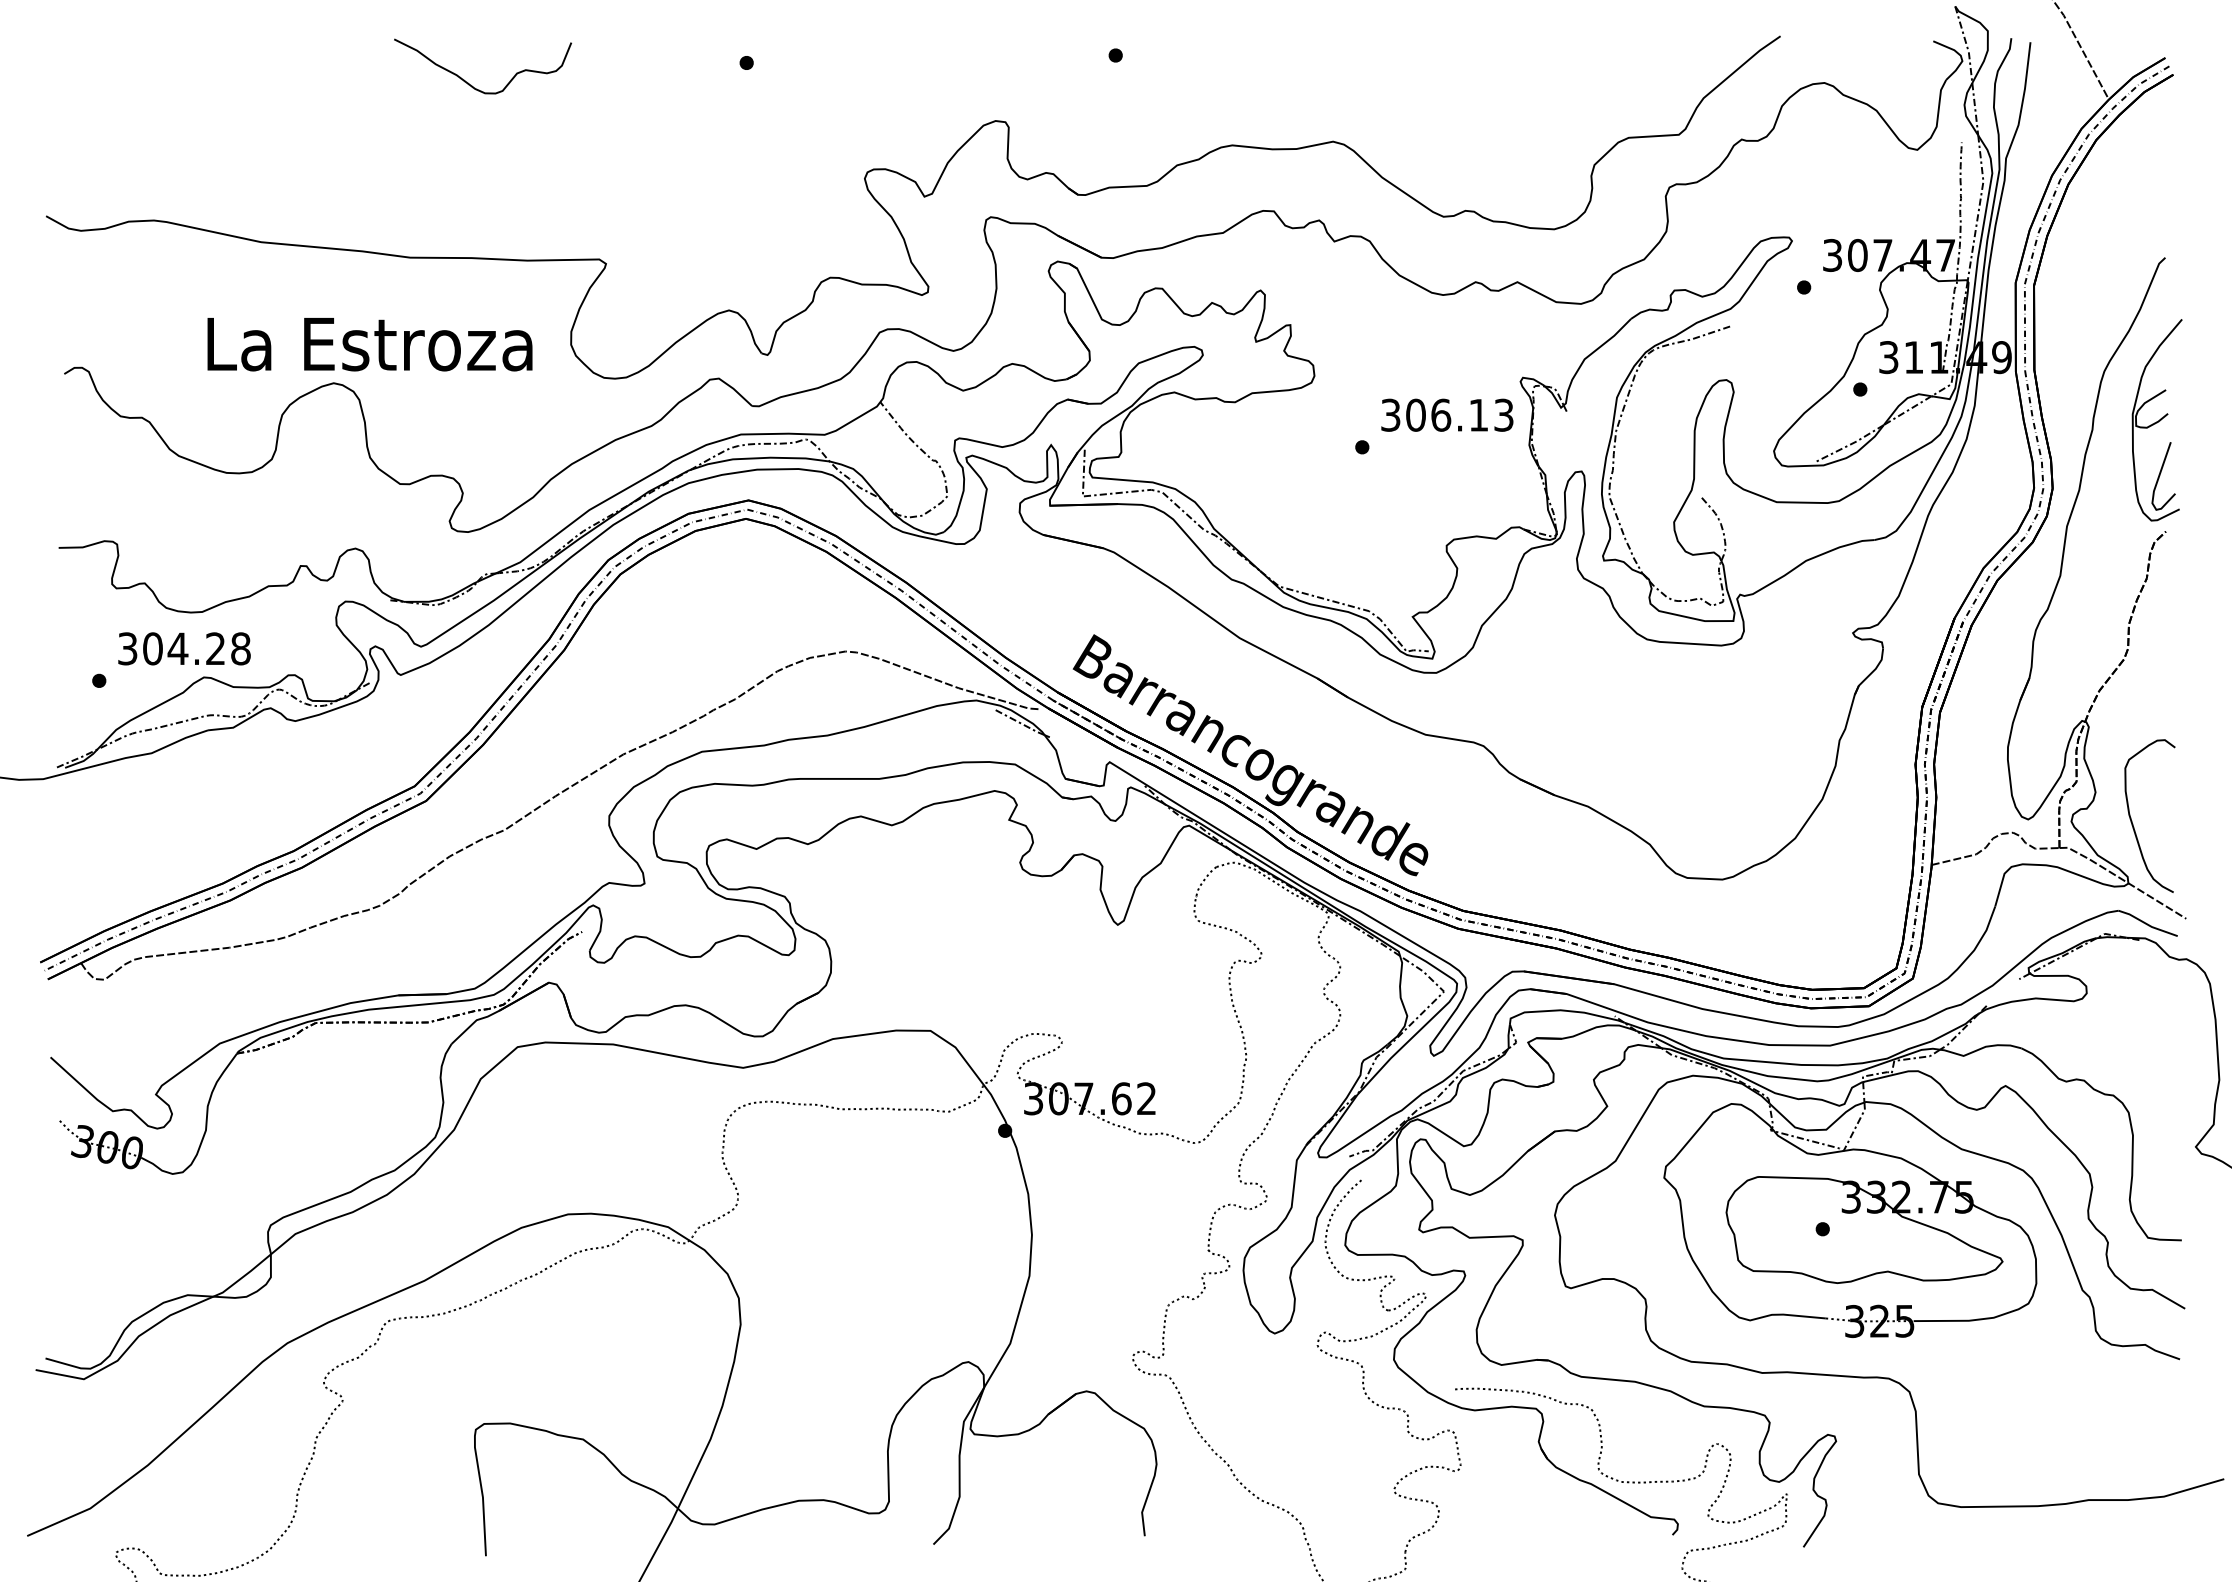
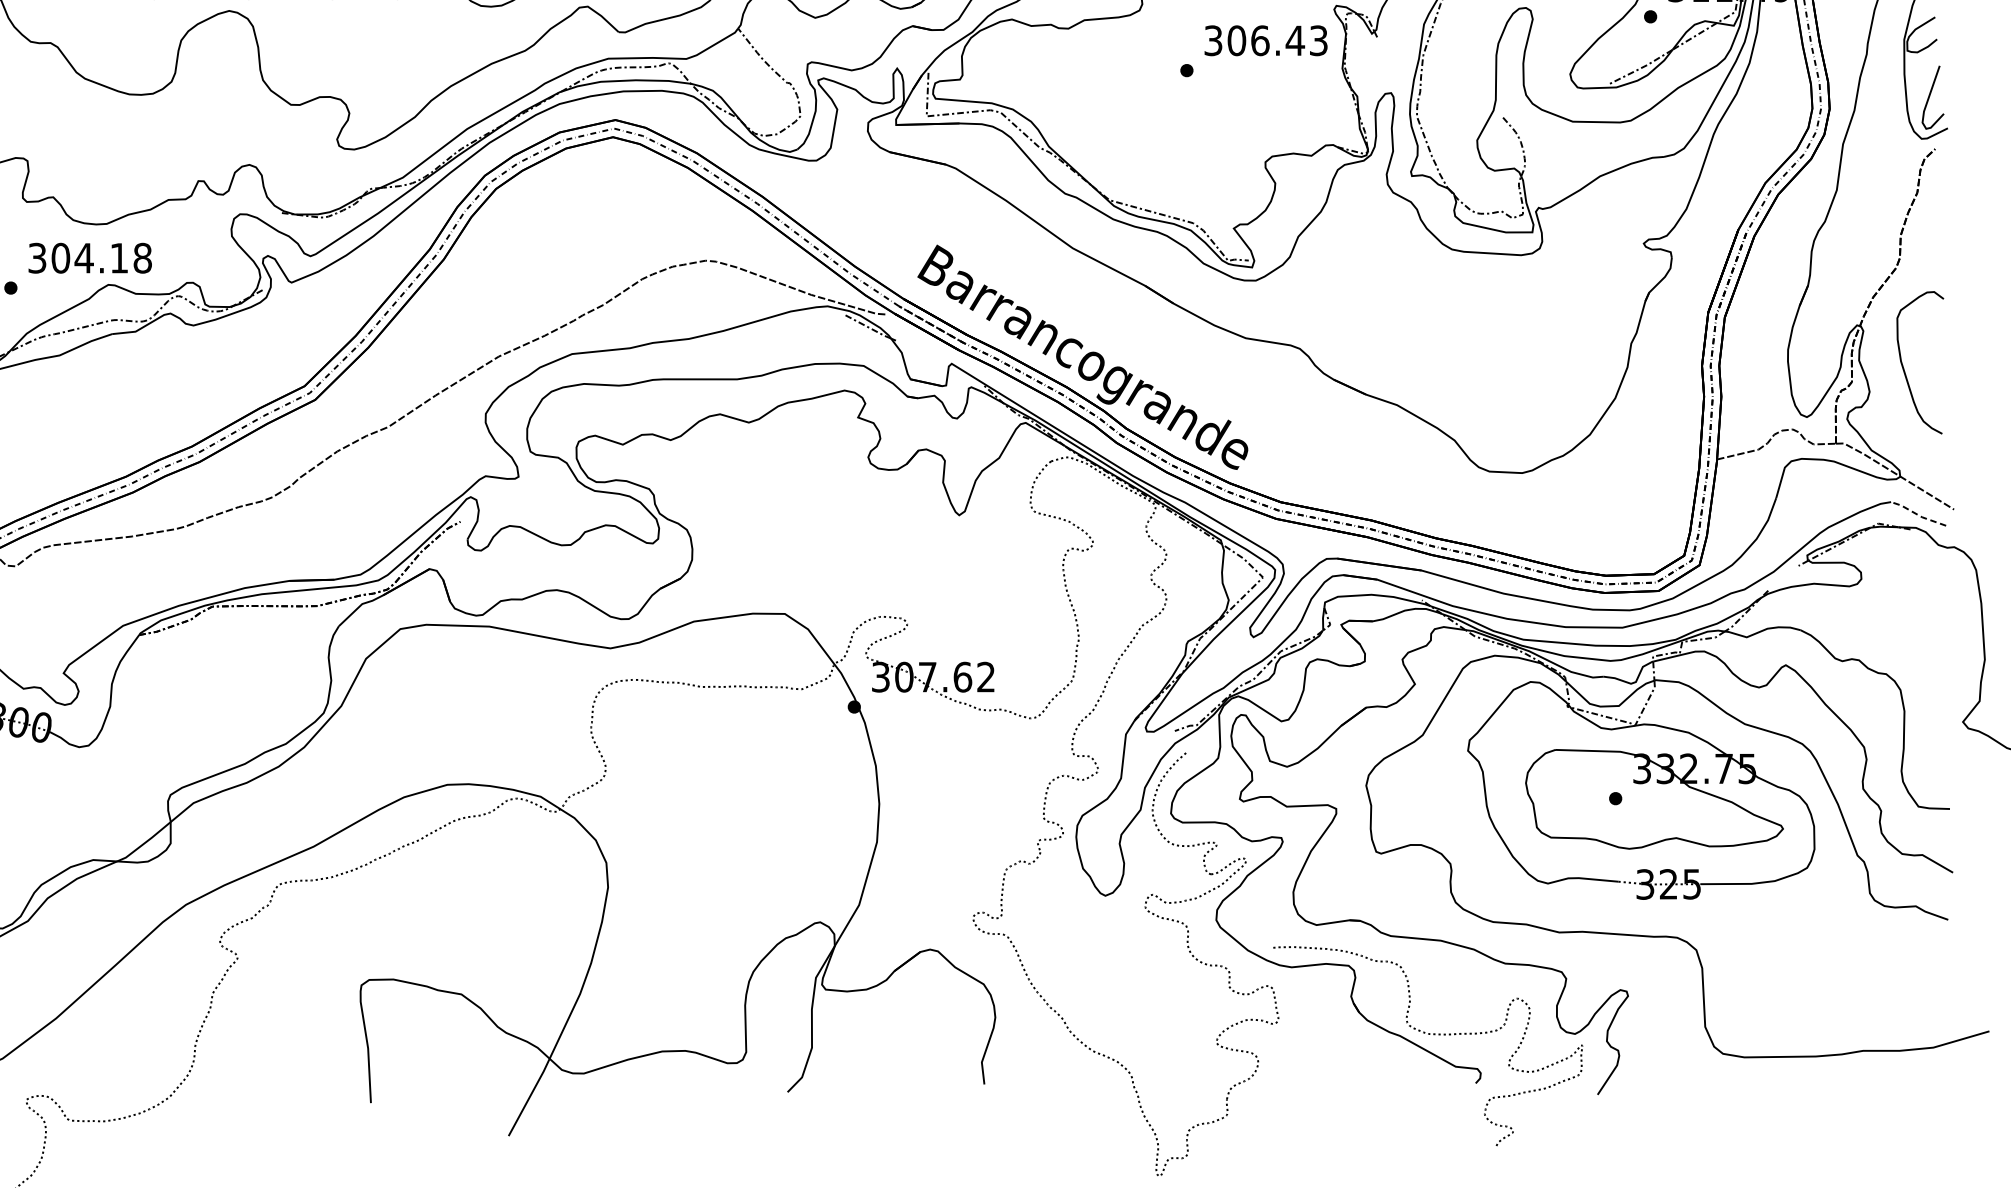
text: (1478, 415) -> (1295, 40), 306.13 -> 306.43
text: (215, 648) -> (119, 257), 304.28 -> 304.18
curve: (2132, 820) -> (1904, 366), moved
line: (2147, 924) -> (1917, 514), solid -> dashed

